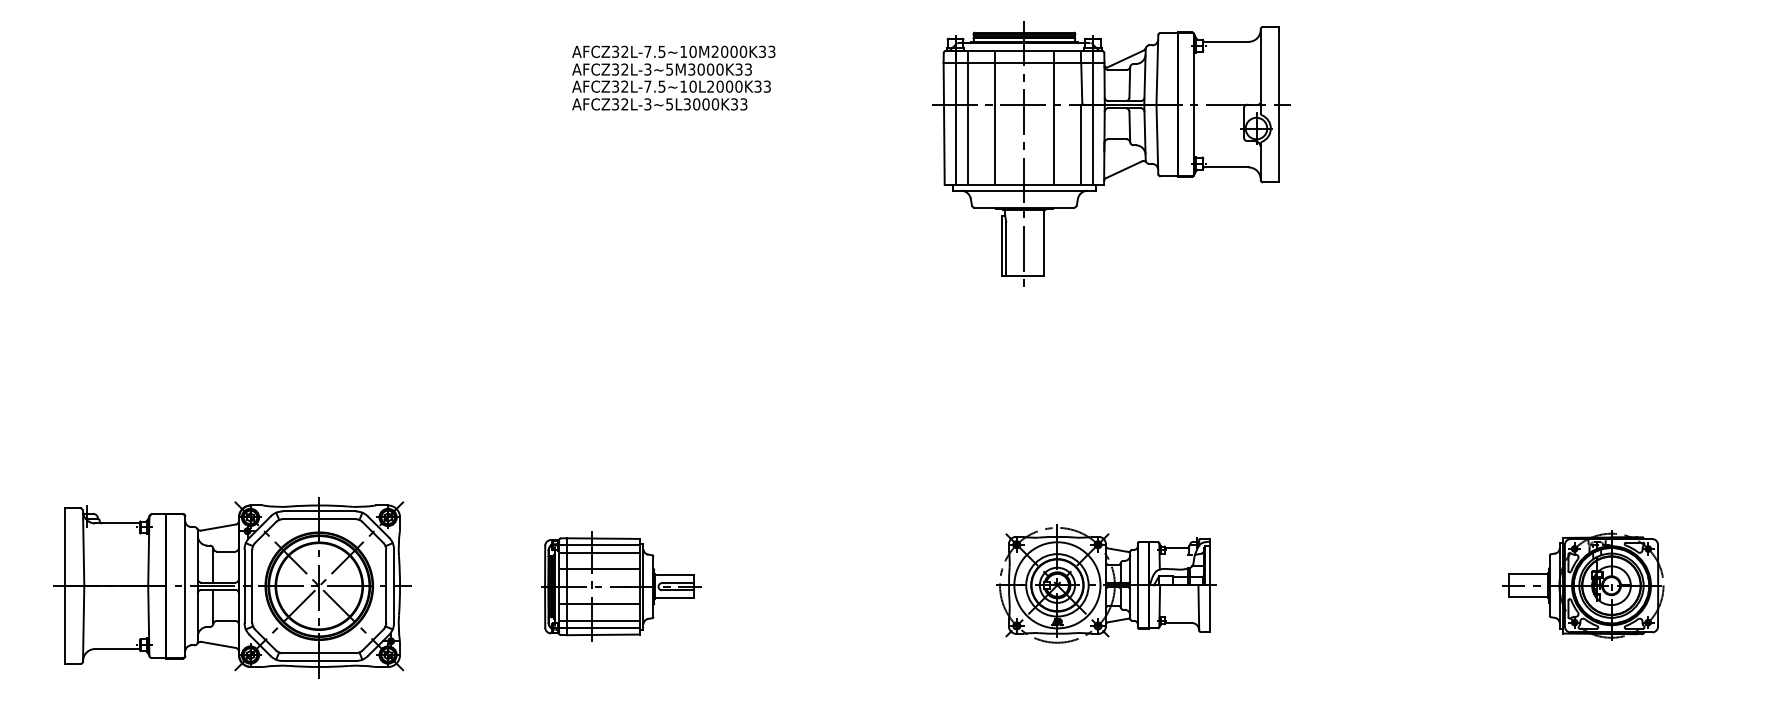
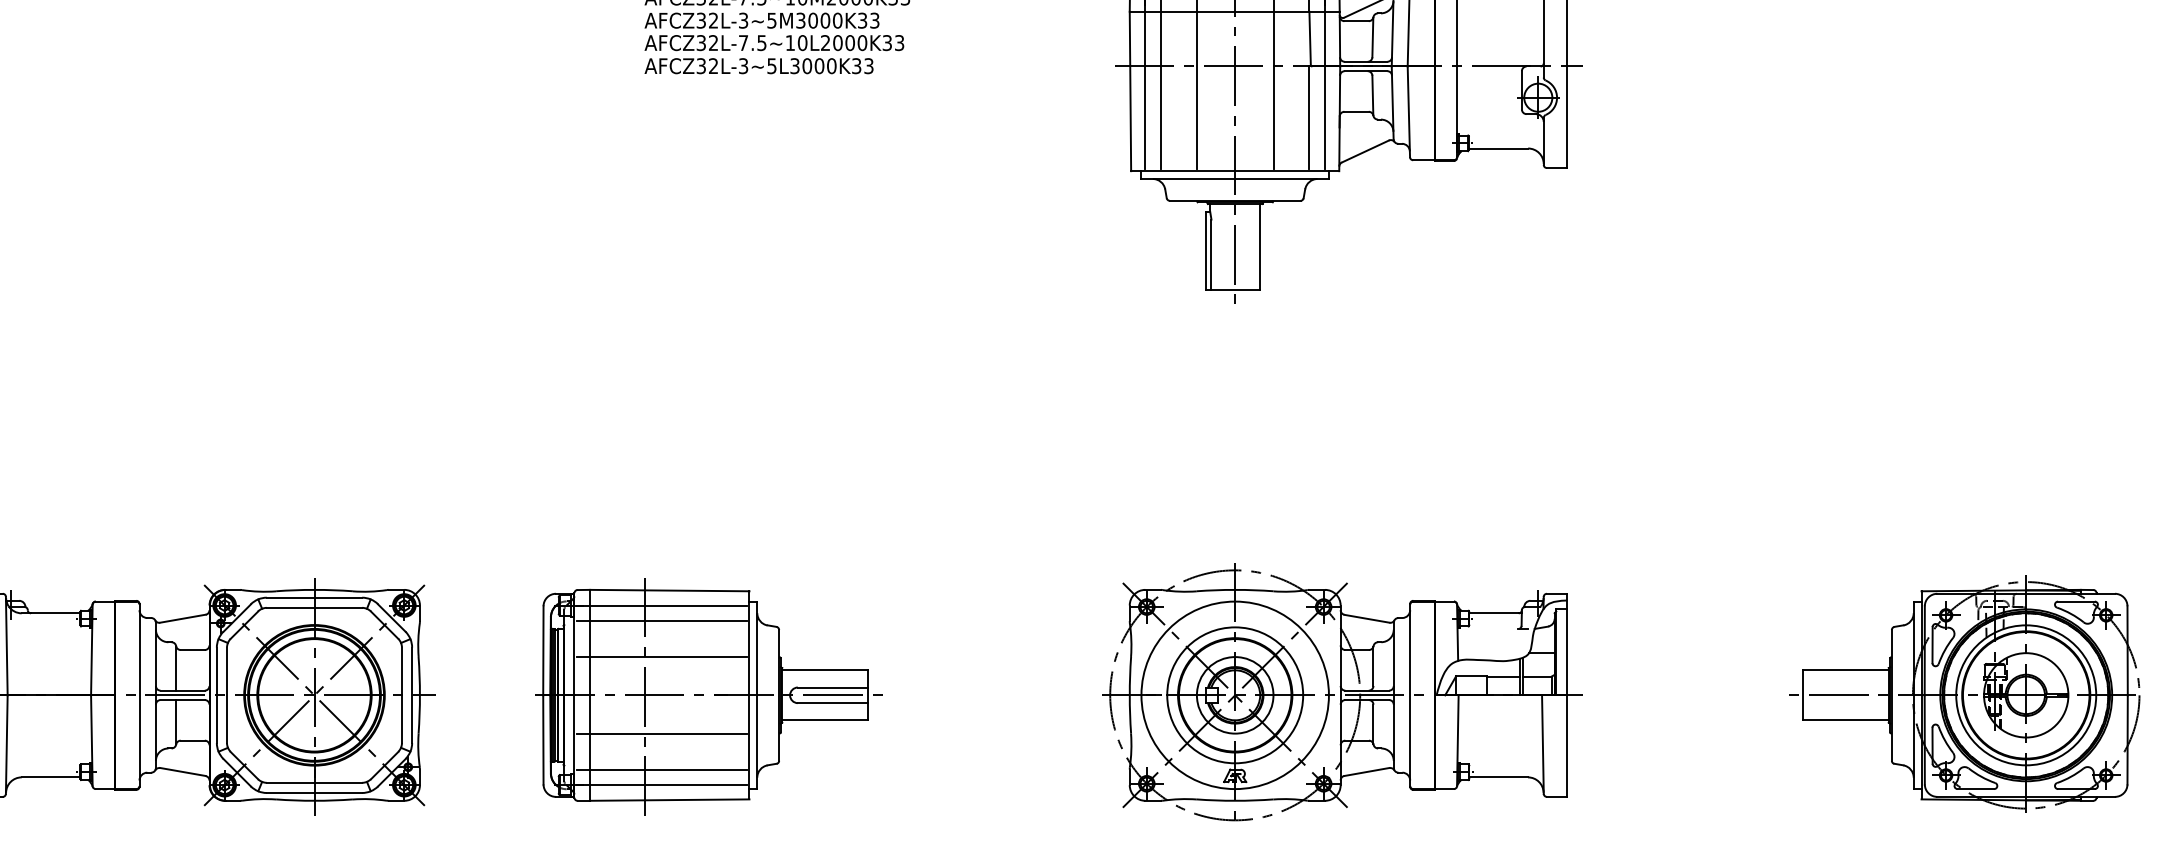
part: (1106, 583) -> (1342, 691), size x1.67
part: (1583, 584) -> (1965, 693), size x1.67
part: (620, 587) -> (707, 696), size x1.67

